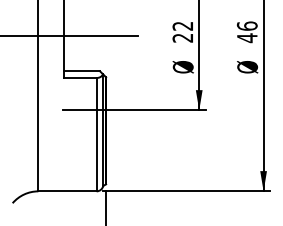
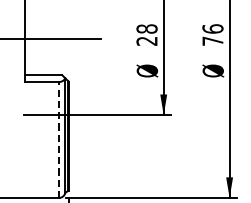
text: (182, 25) -> (146, 28), 22 -> 28
text: (247, 38) -> (213, 41), 46 -> 76
line: (96, 134) -> (58, 139), solid -> dashed

